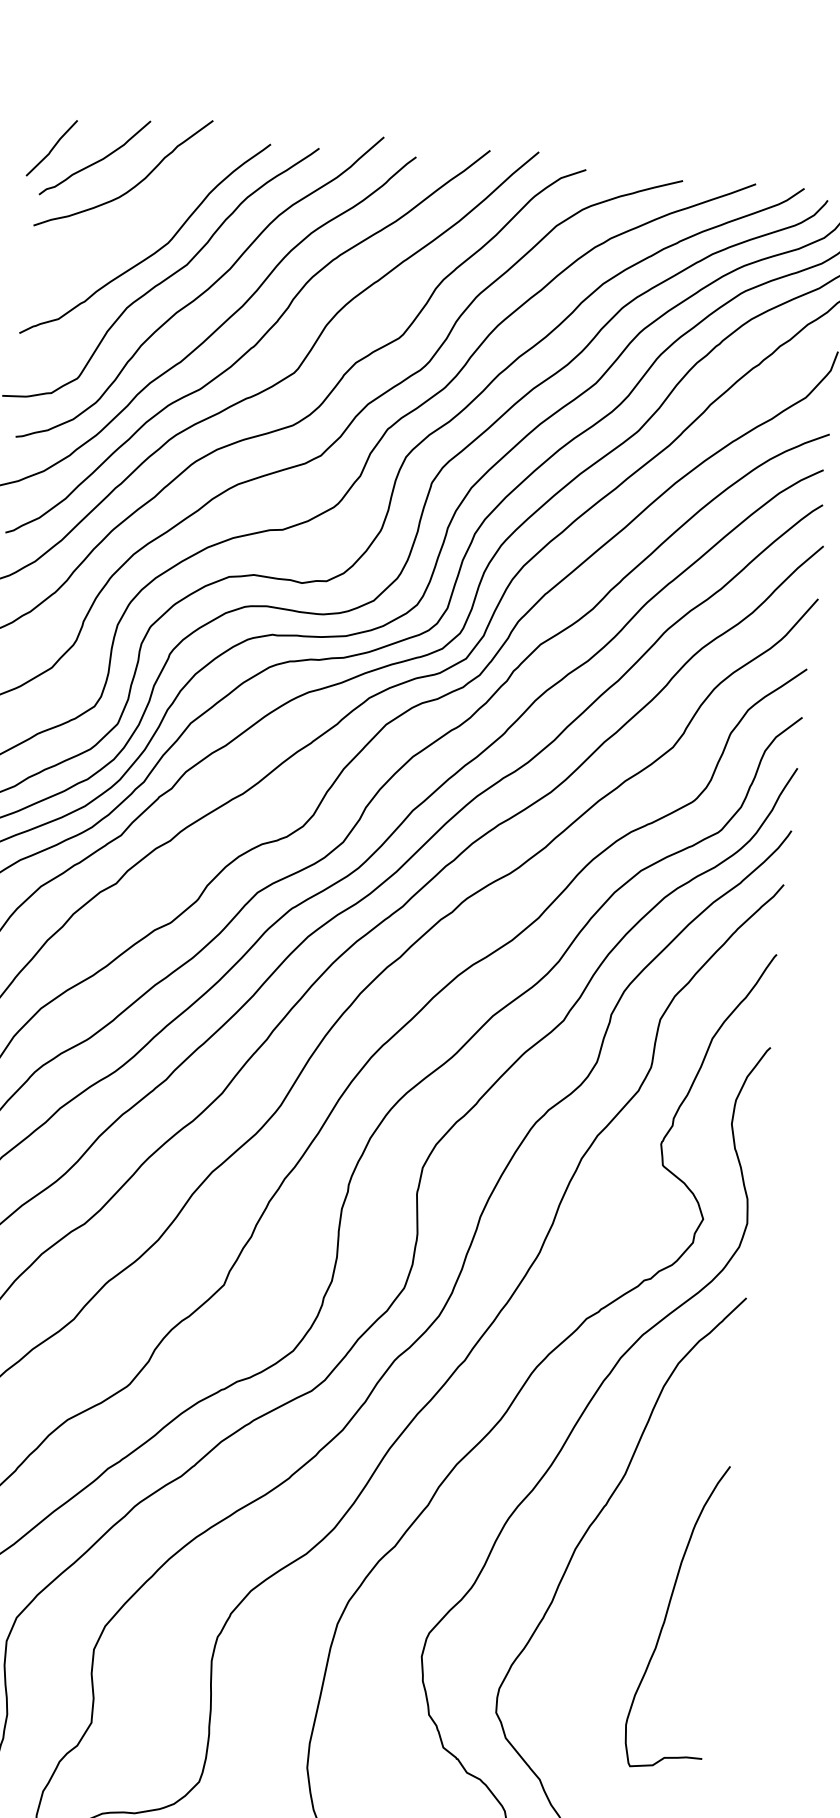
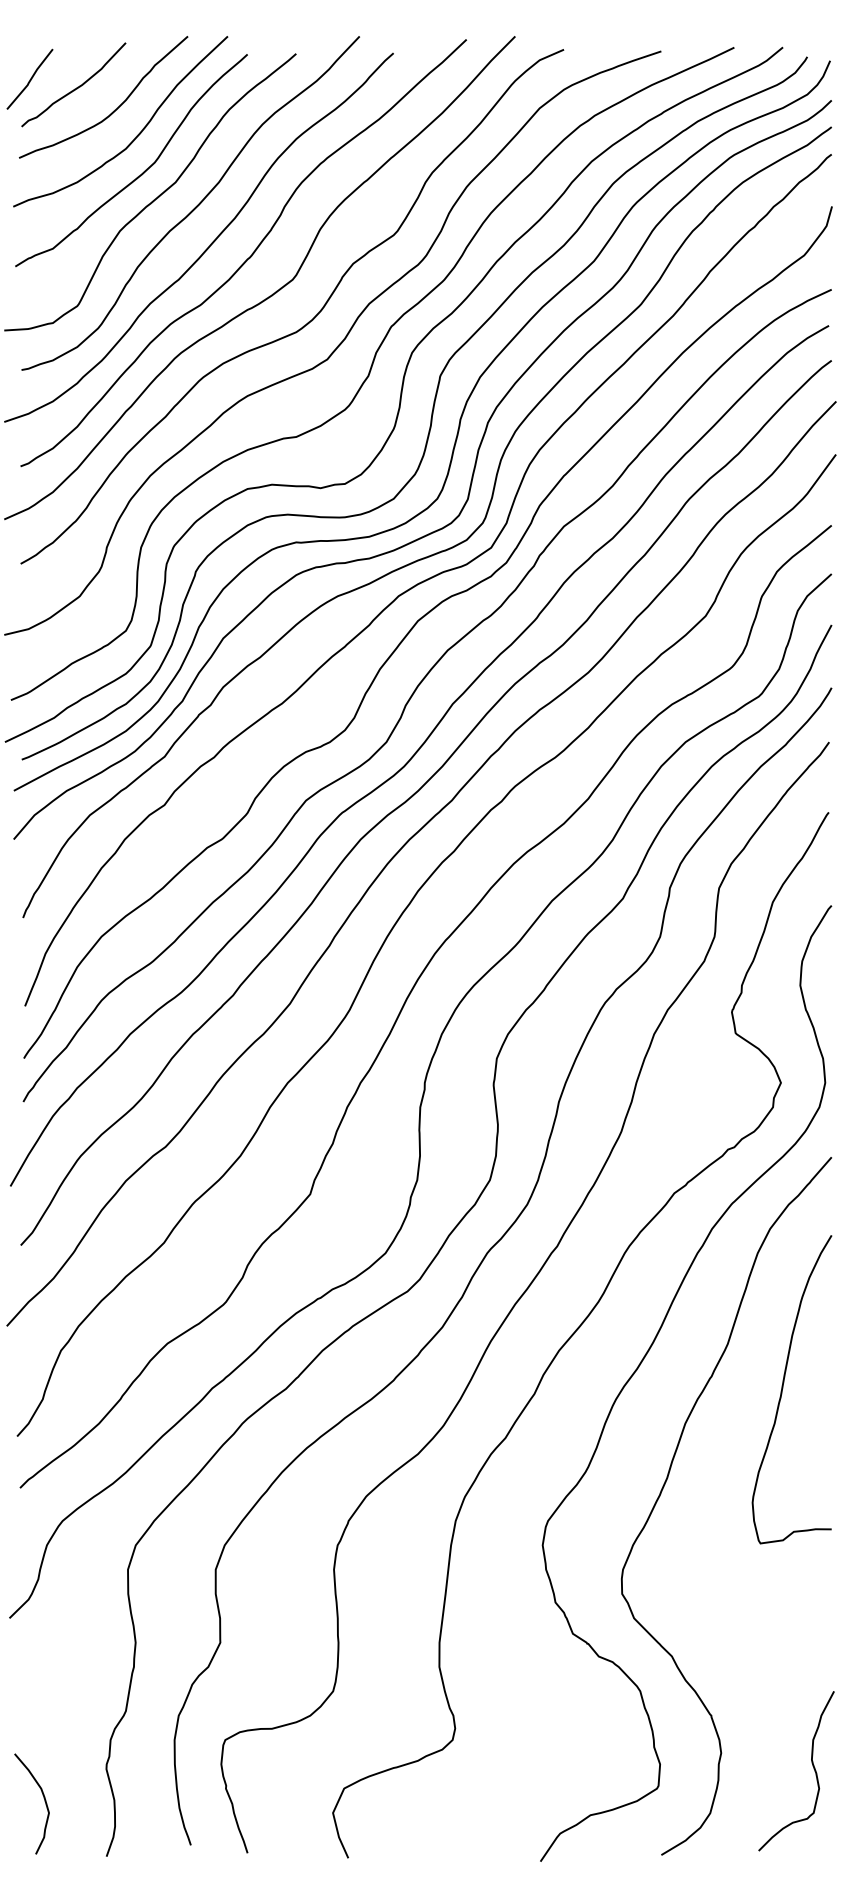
curve: (152, 214) -> (136, 135), added
curve: (667, 1614) -> (783, 1388), moved

